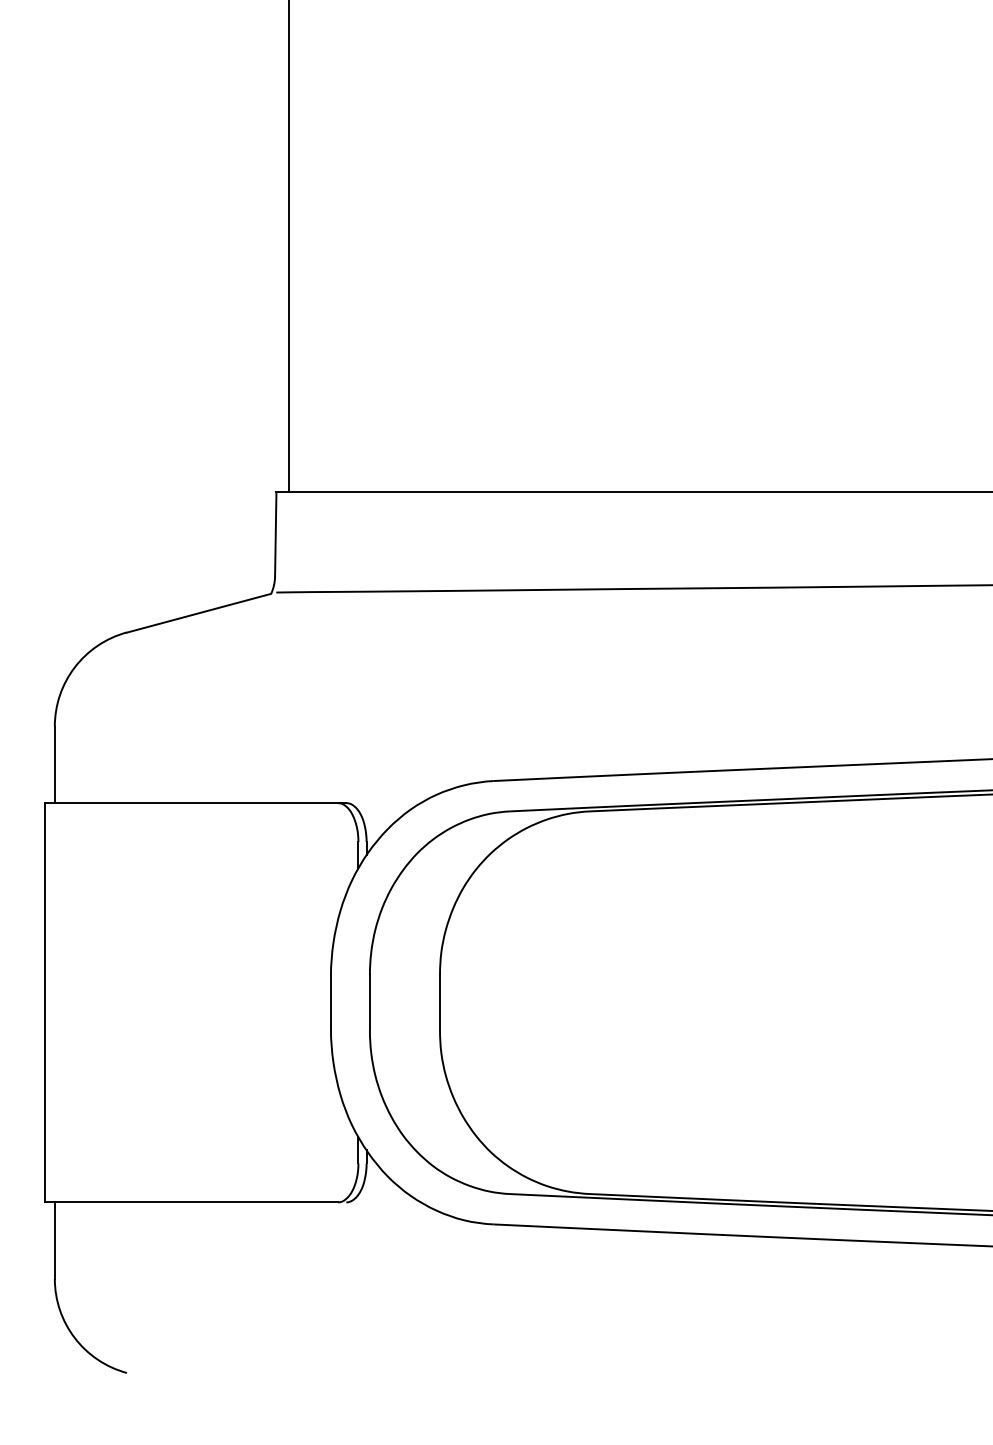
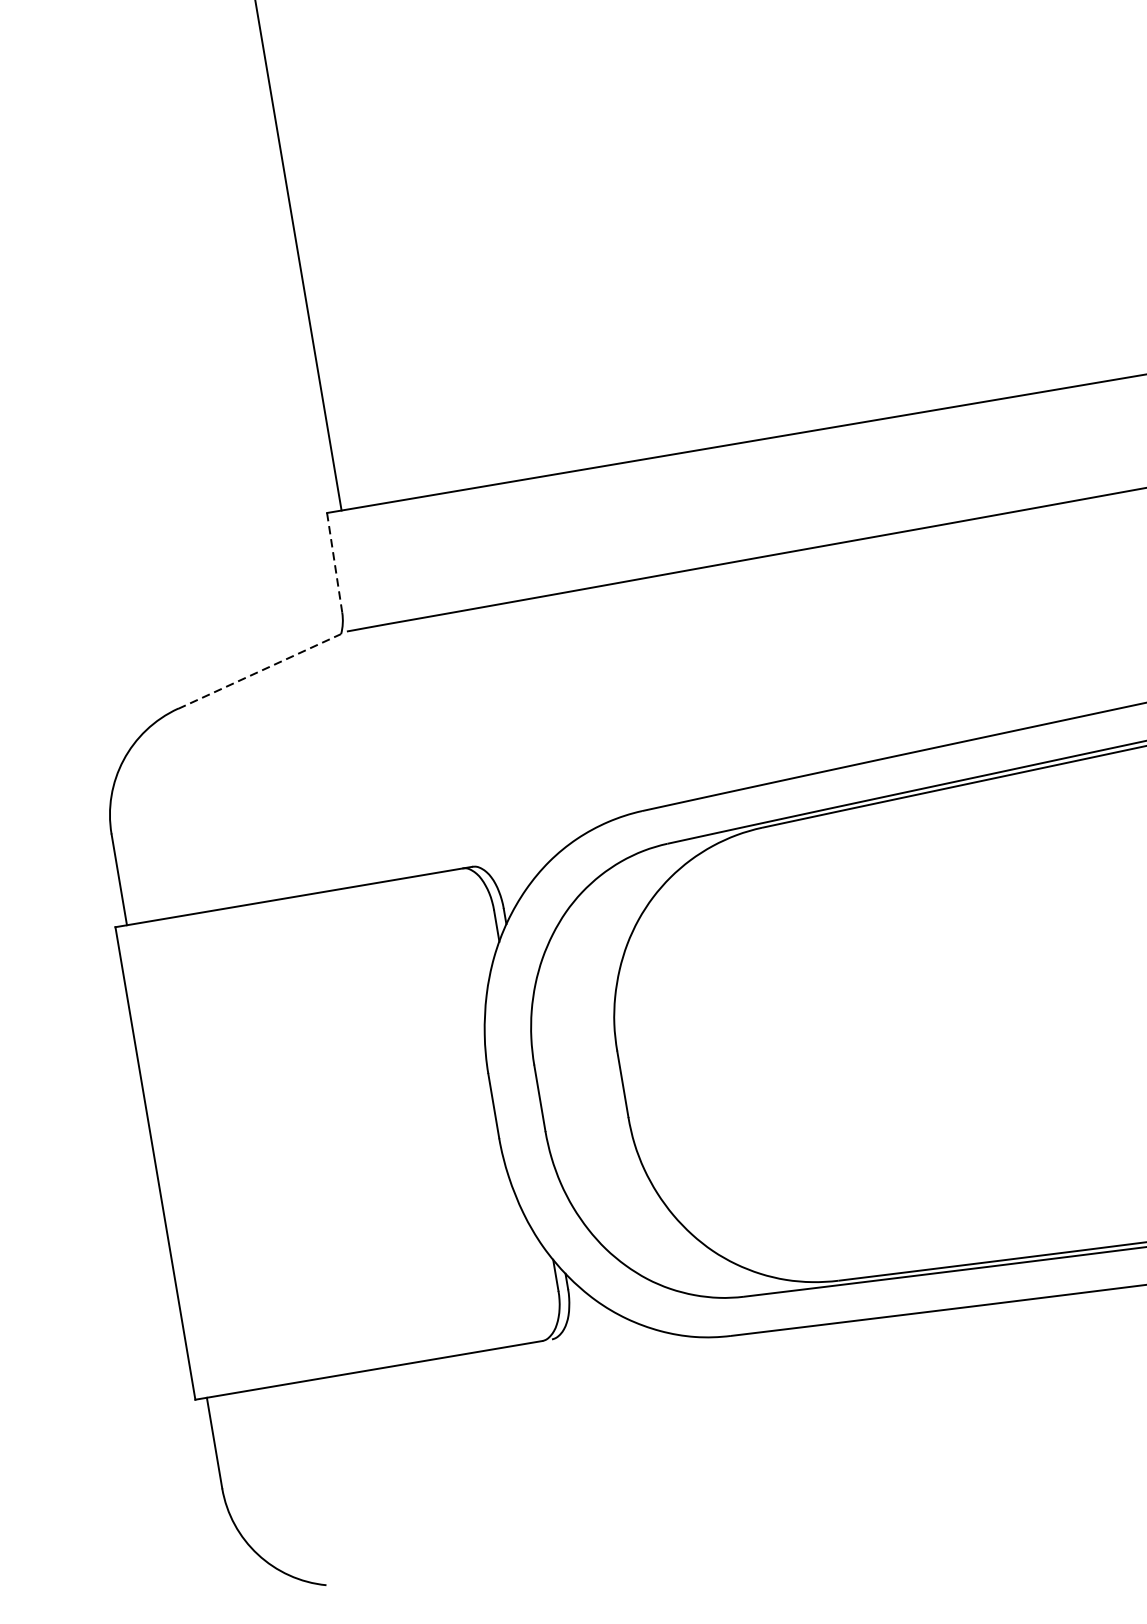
line: (275, 534) -> (334, 562), solid -> dashed
line: (198, 613) -> (259, 671), solid -> dashed

